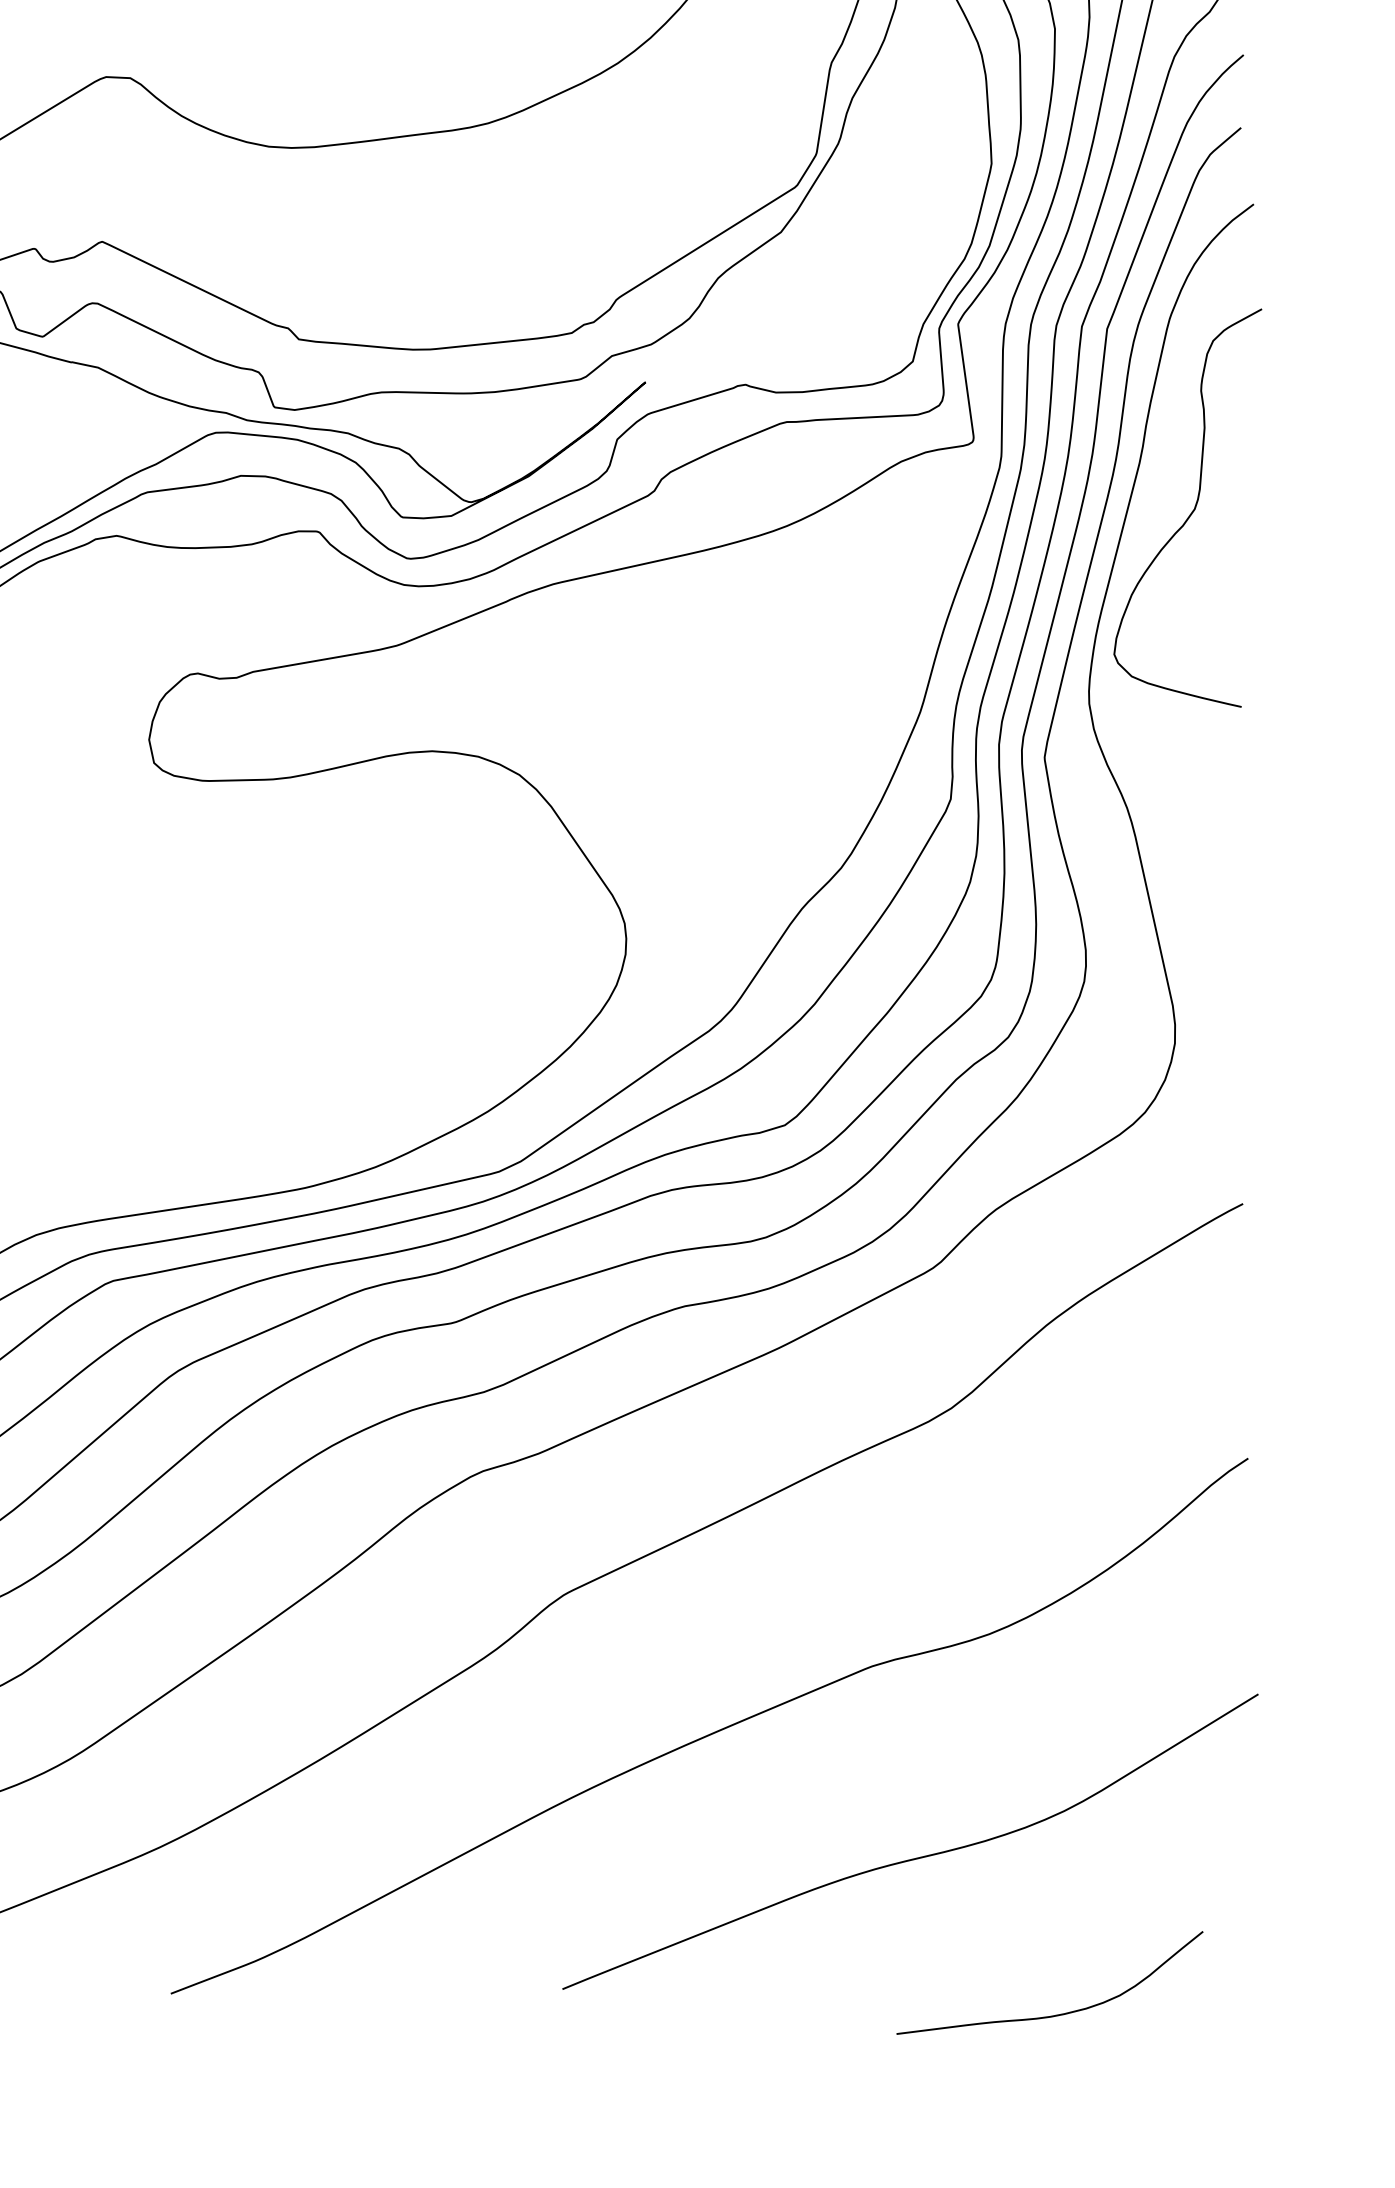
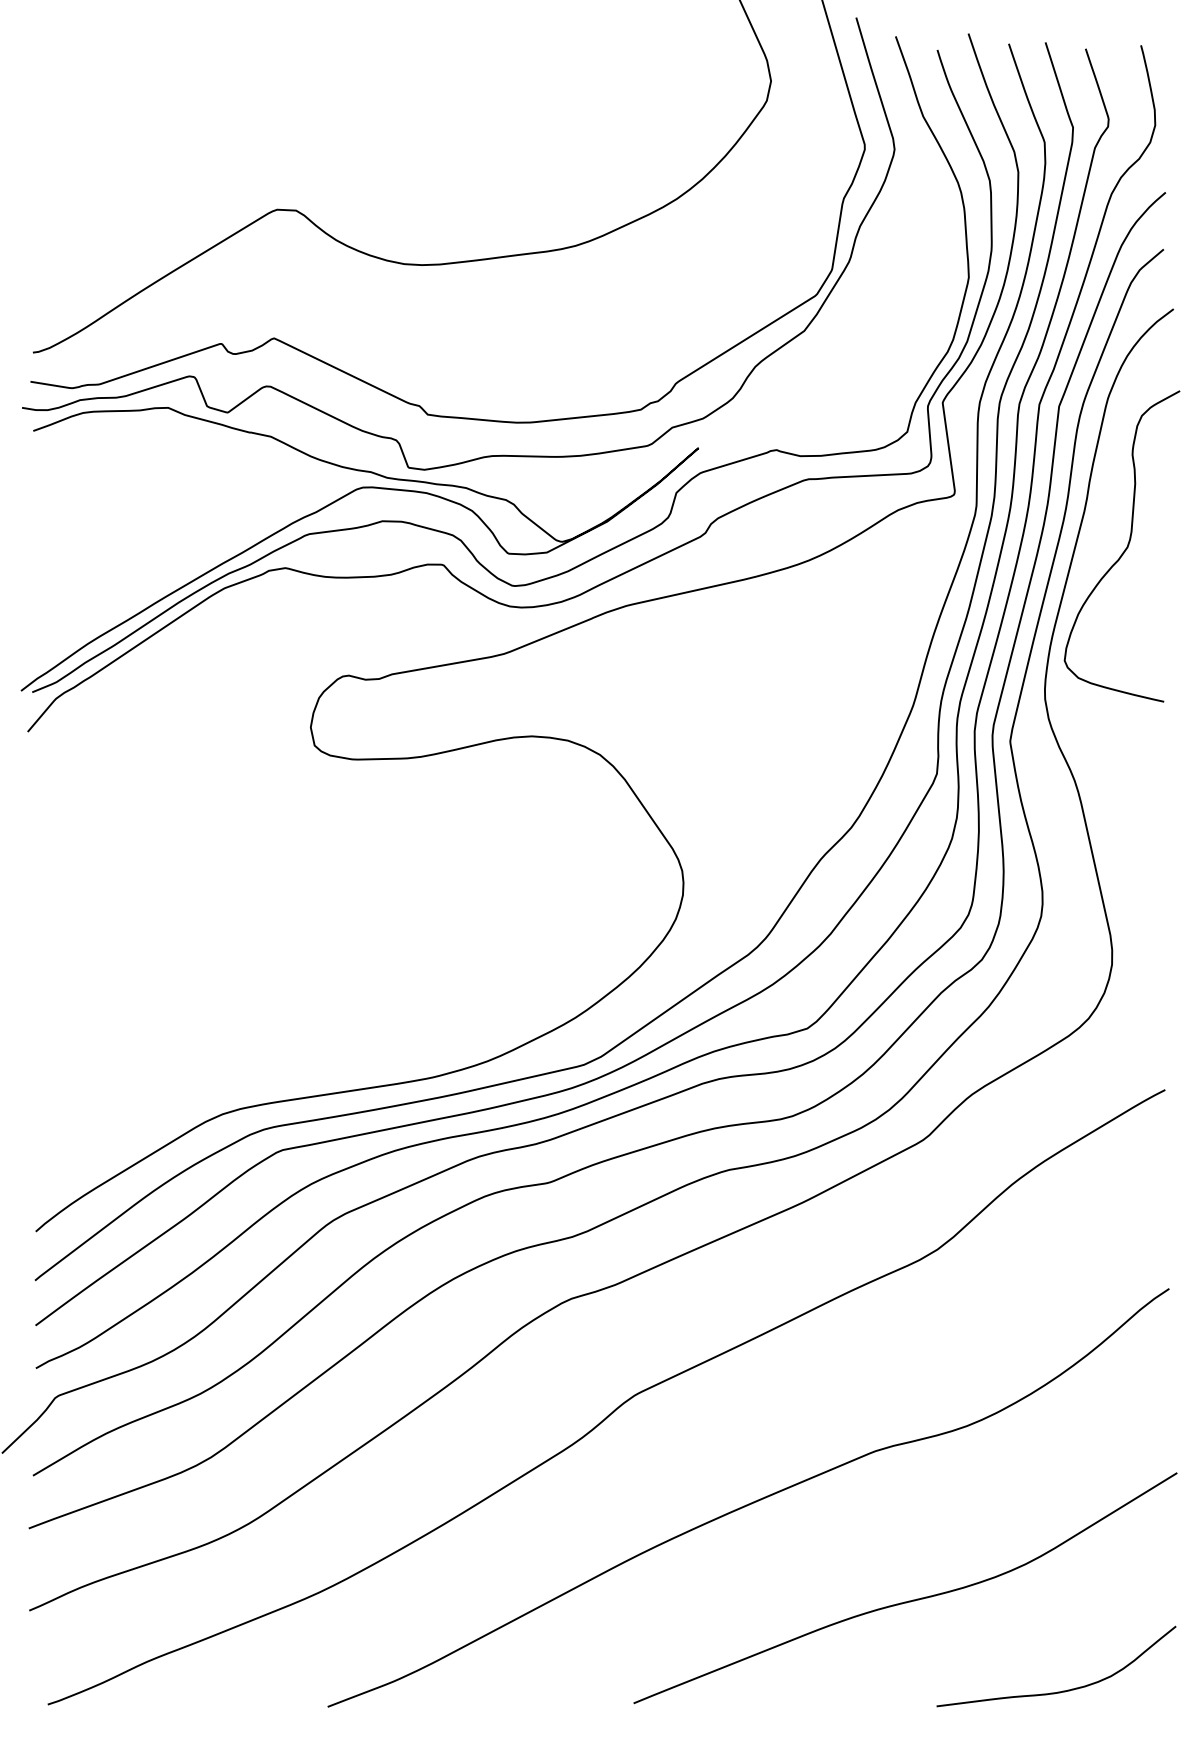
curve: (1057, 2013) -> (1062, 1690), moved

